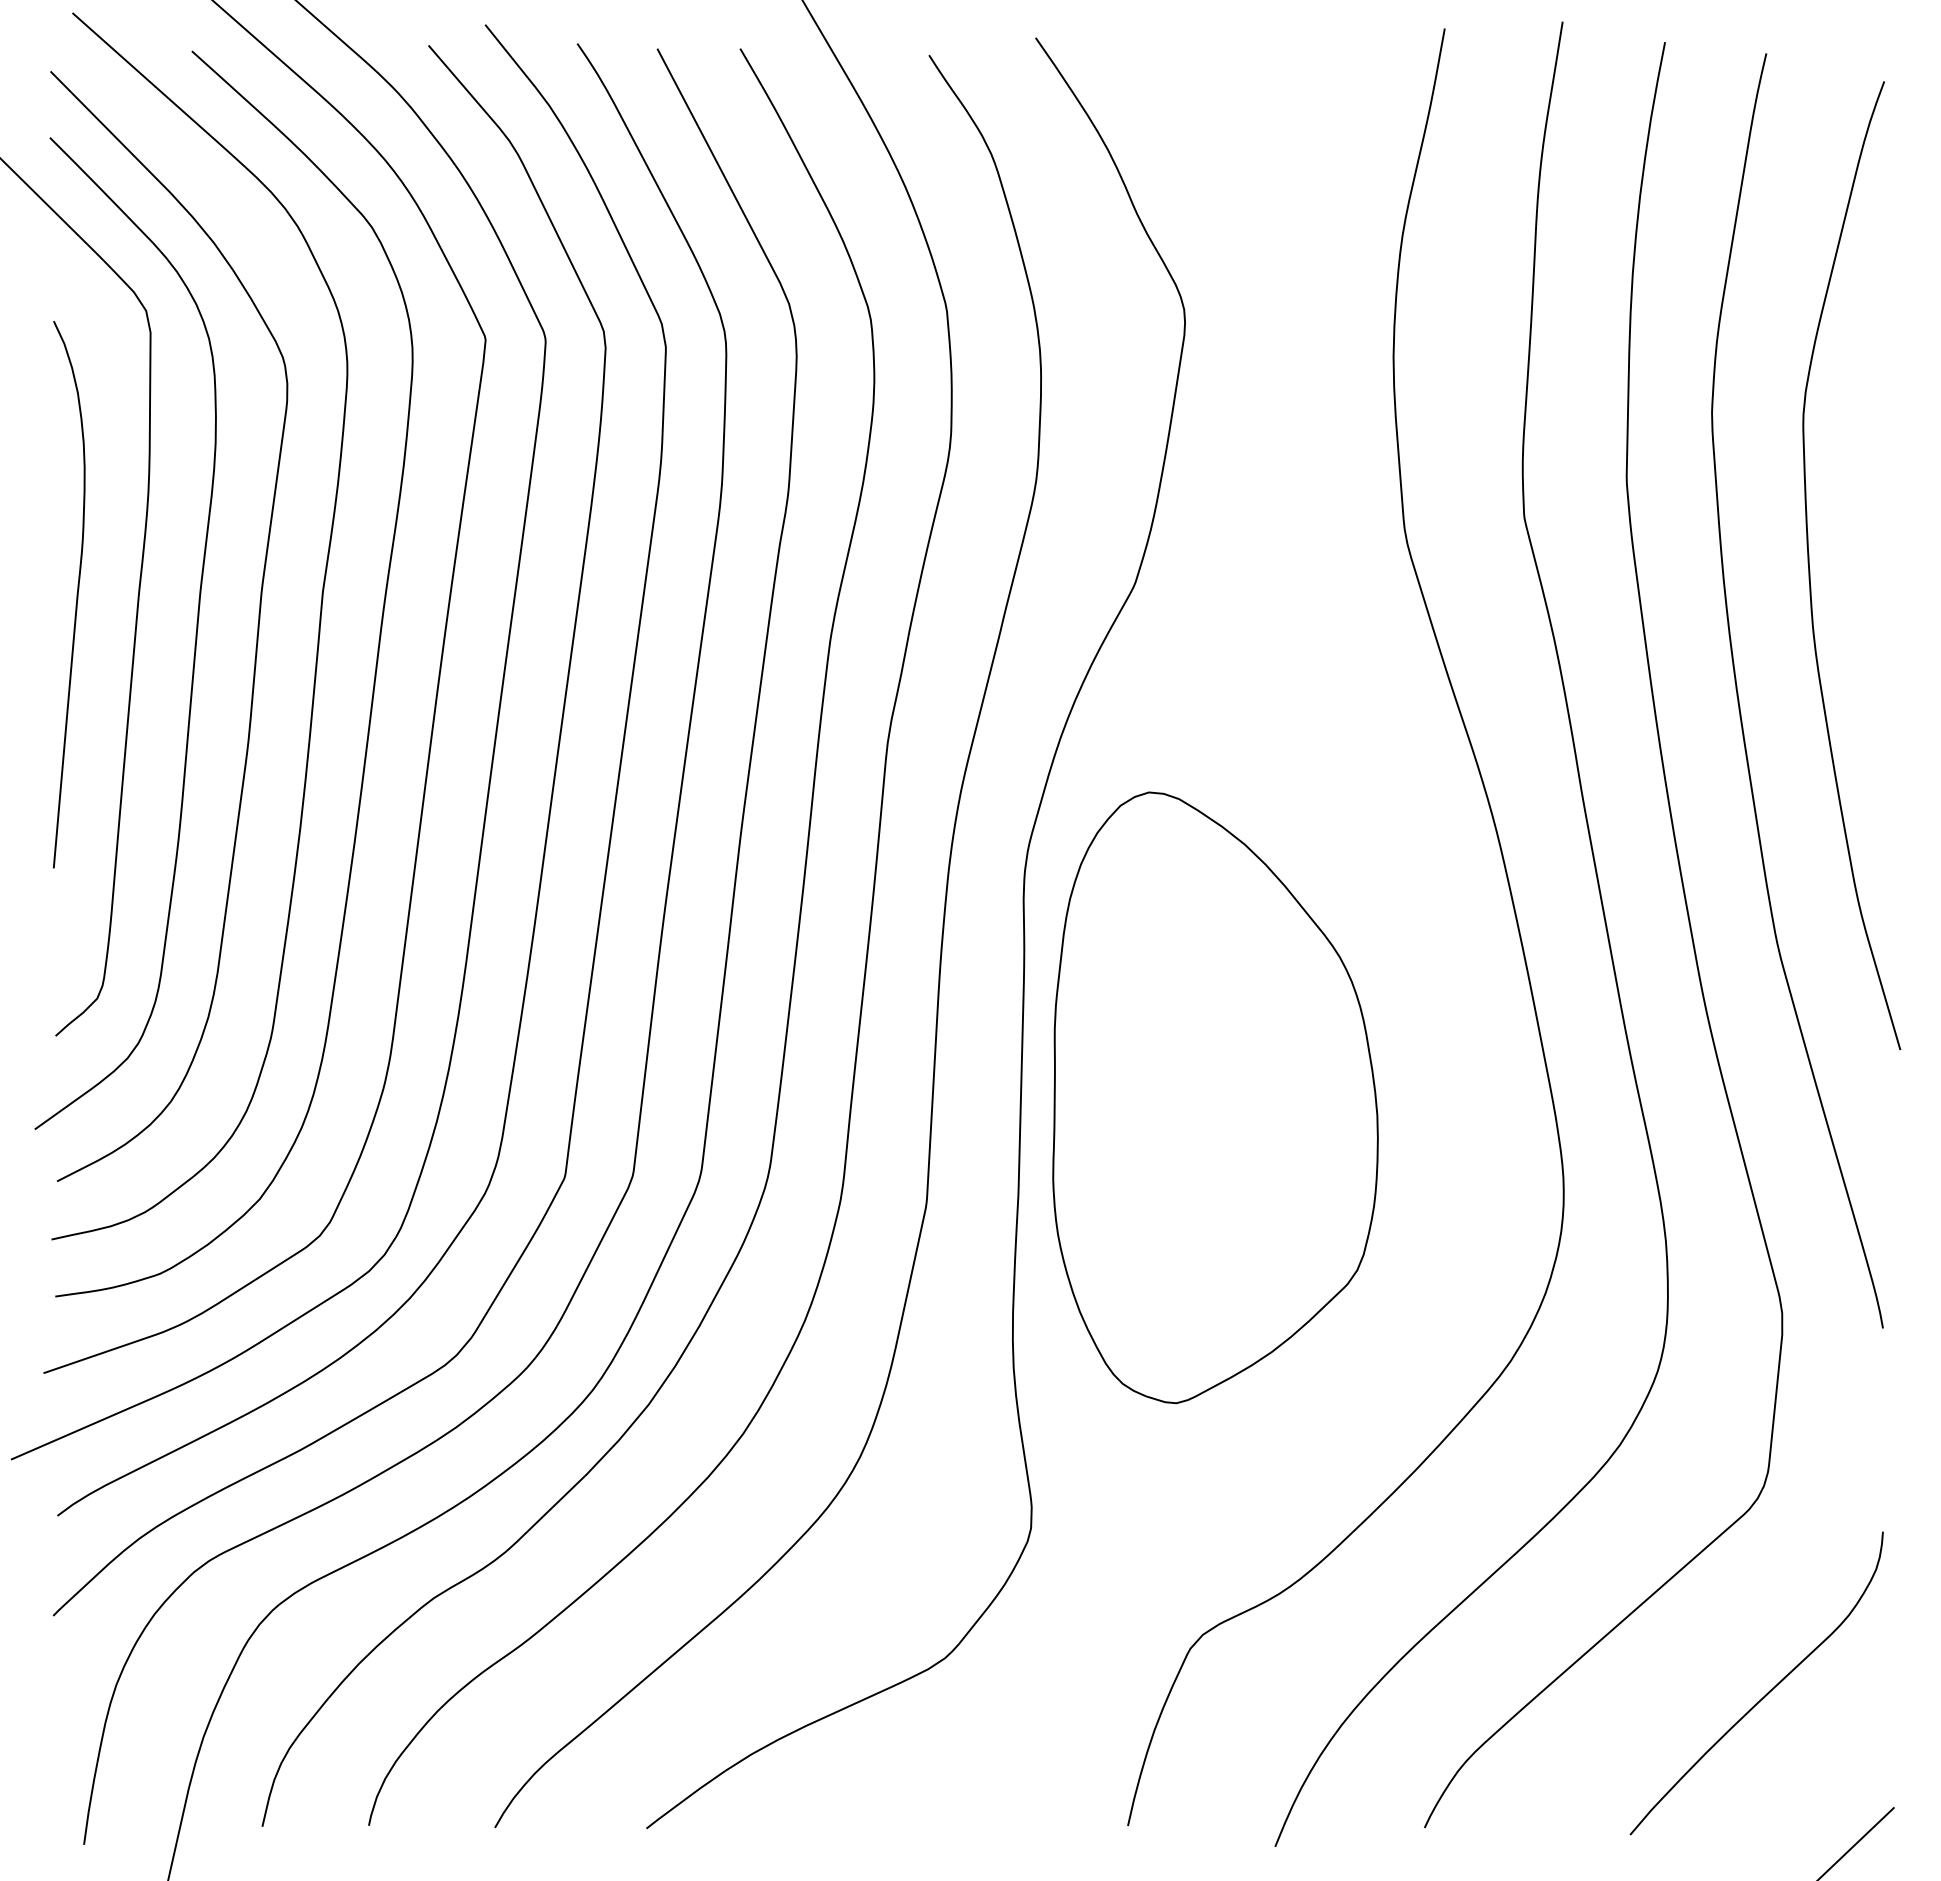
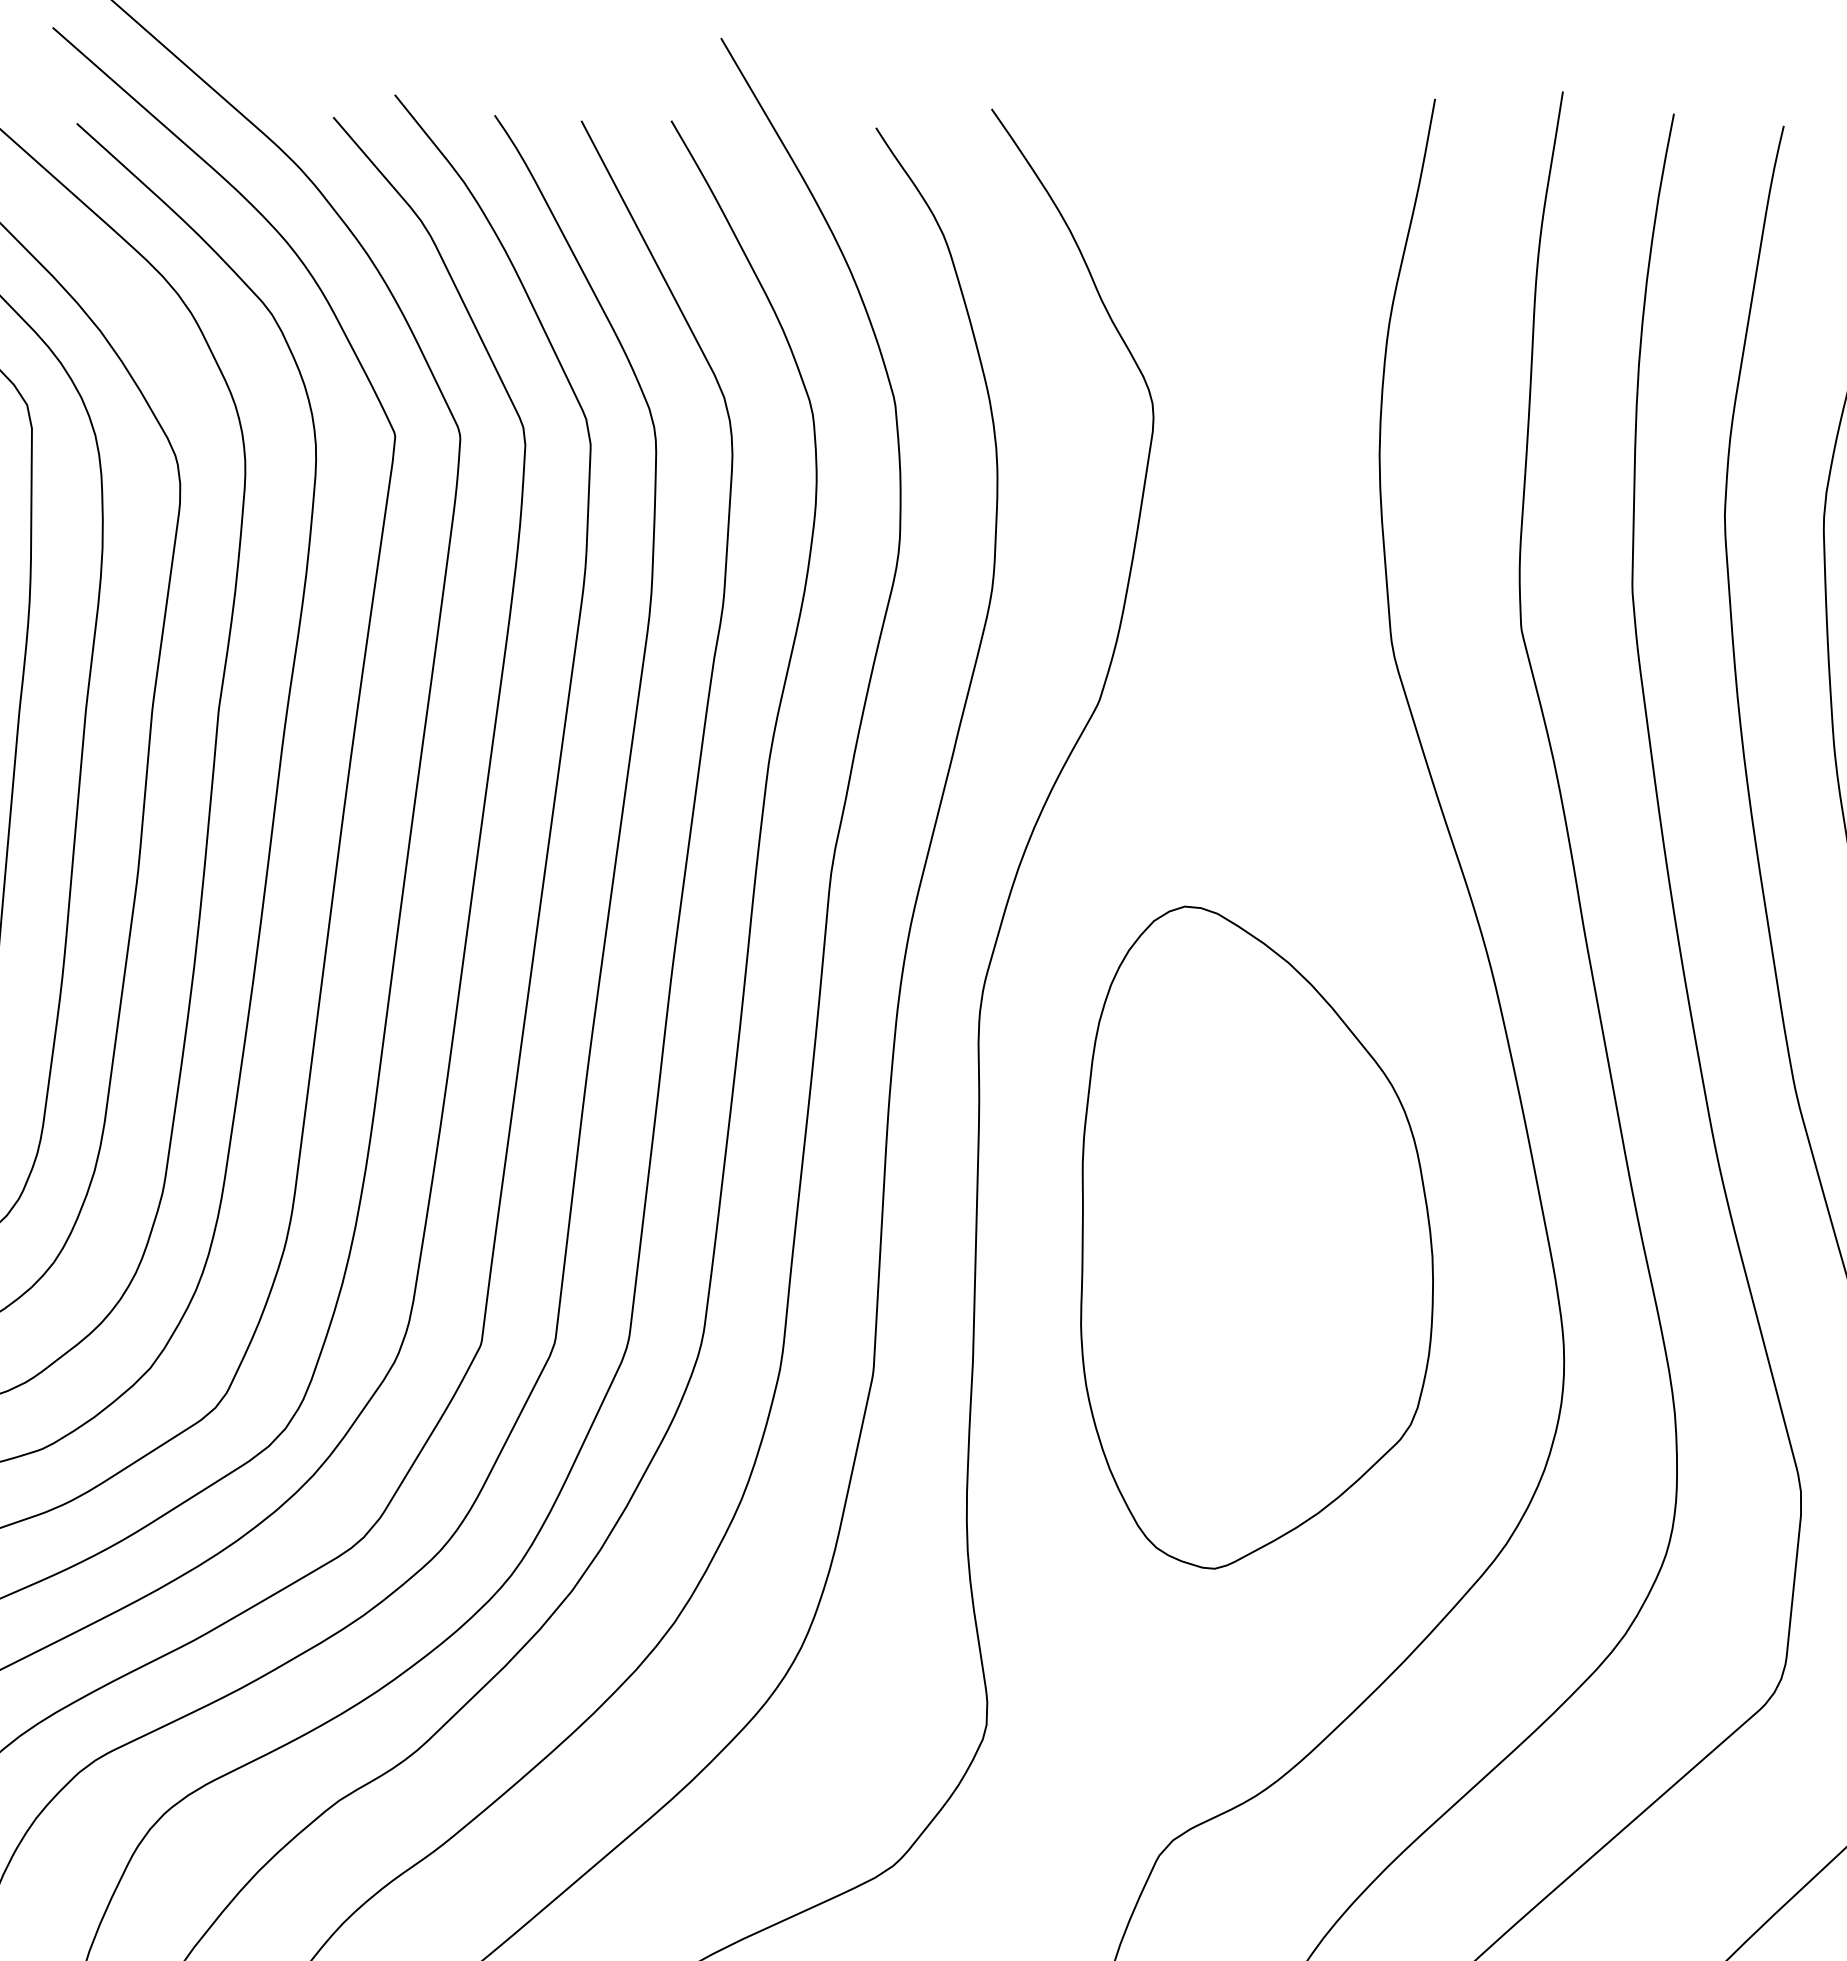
part: (1215, 1097) -> (1257, 1237), moved

